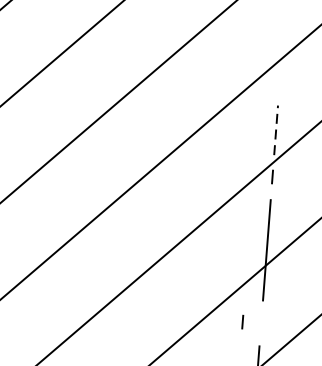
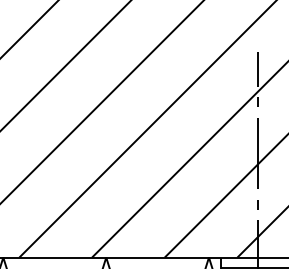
line: (275, 129) -> (257, 68), dashed -> solid
line: (242, 321) -> (257, 204), moved

